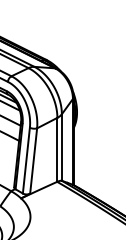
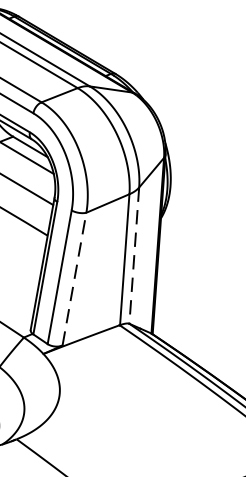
line: (61, 148) -> (133, 257), solid -> dashed
line: (33, 161) -> (74, 280), solid -> dashed

